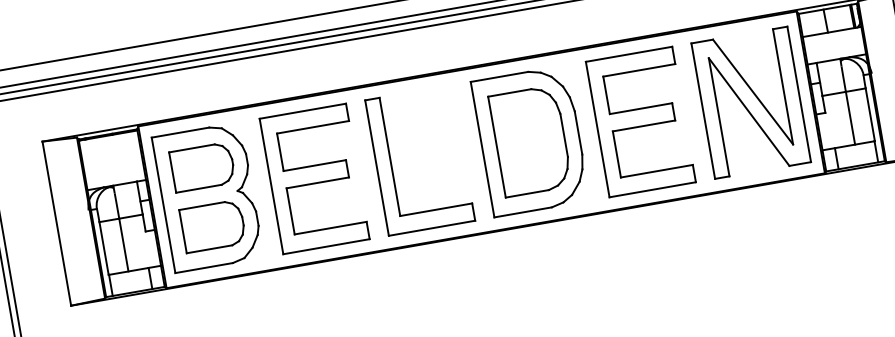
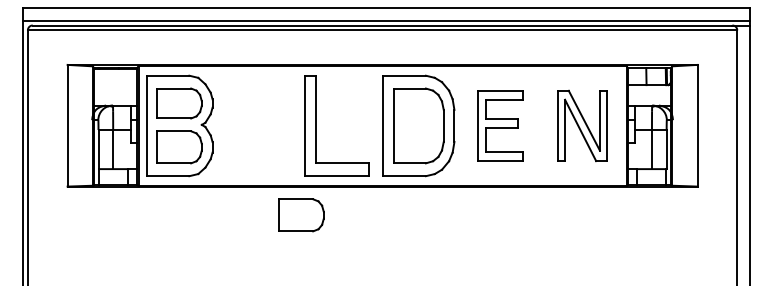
part: (751, 102) -> (582, 125), size x0.7
part: (640, 121) -> (500, 125), size x0.7
part: (314, 178) -> (258, 125), removed
part: (393, 289) -> (301, 215), added

